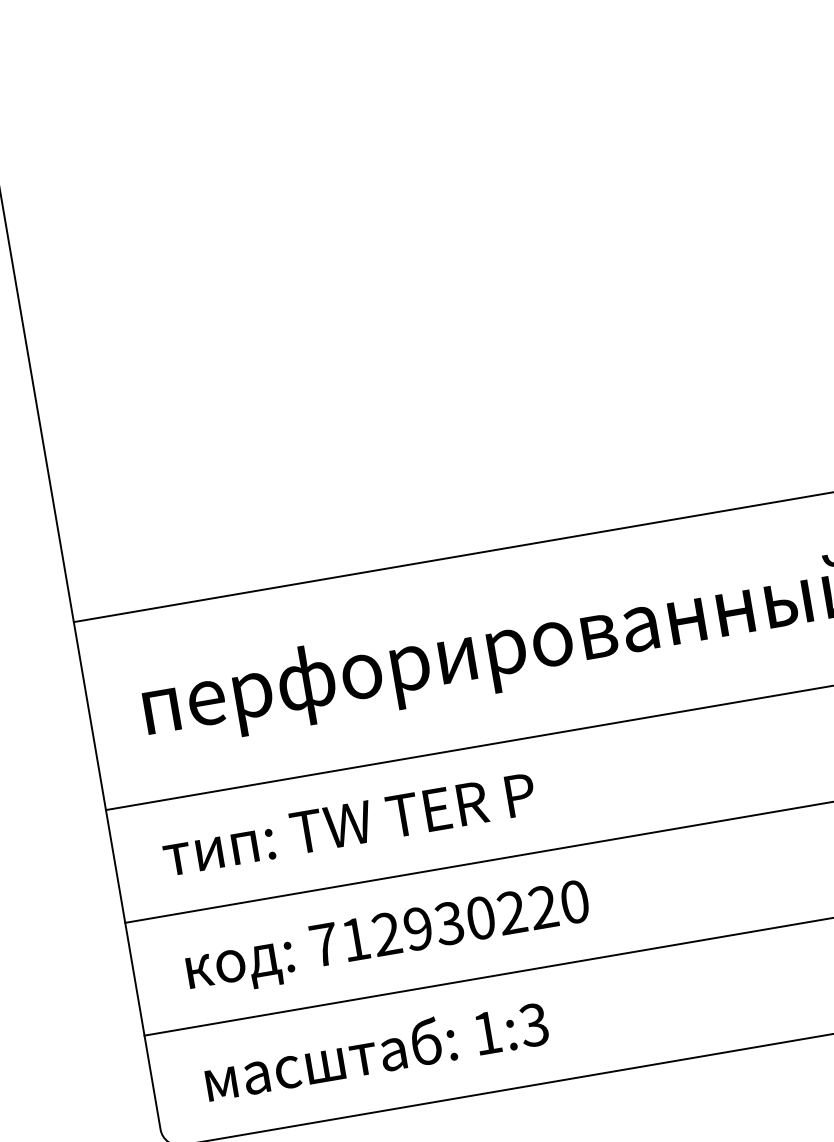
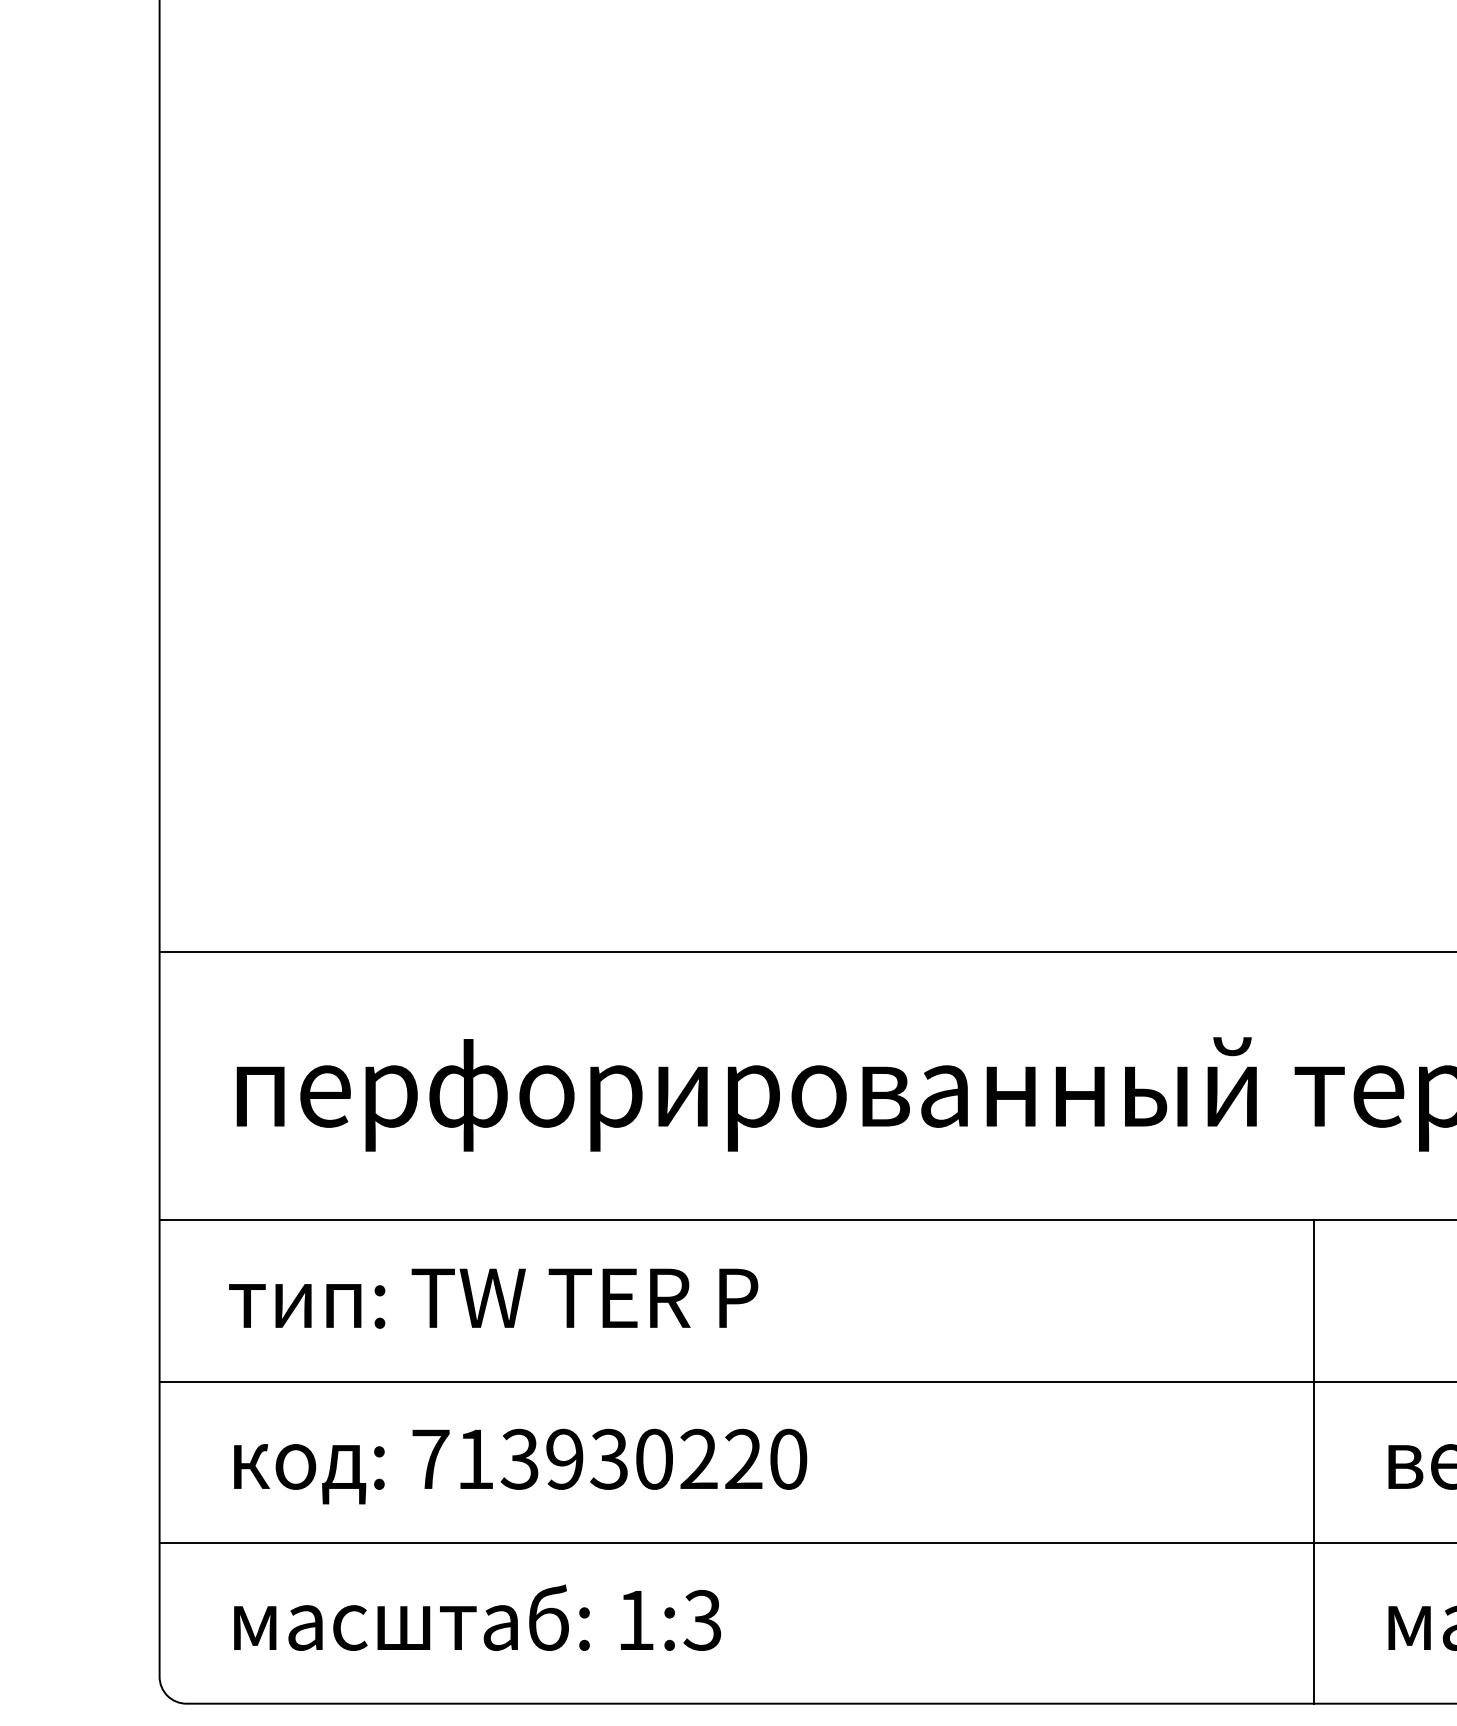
text: (386, 934) -> (519, 1459), 712930220 -> 713930220

